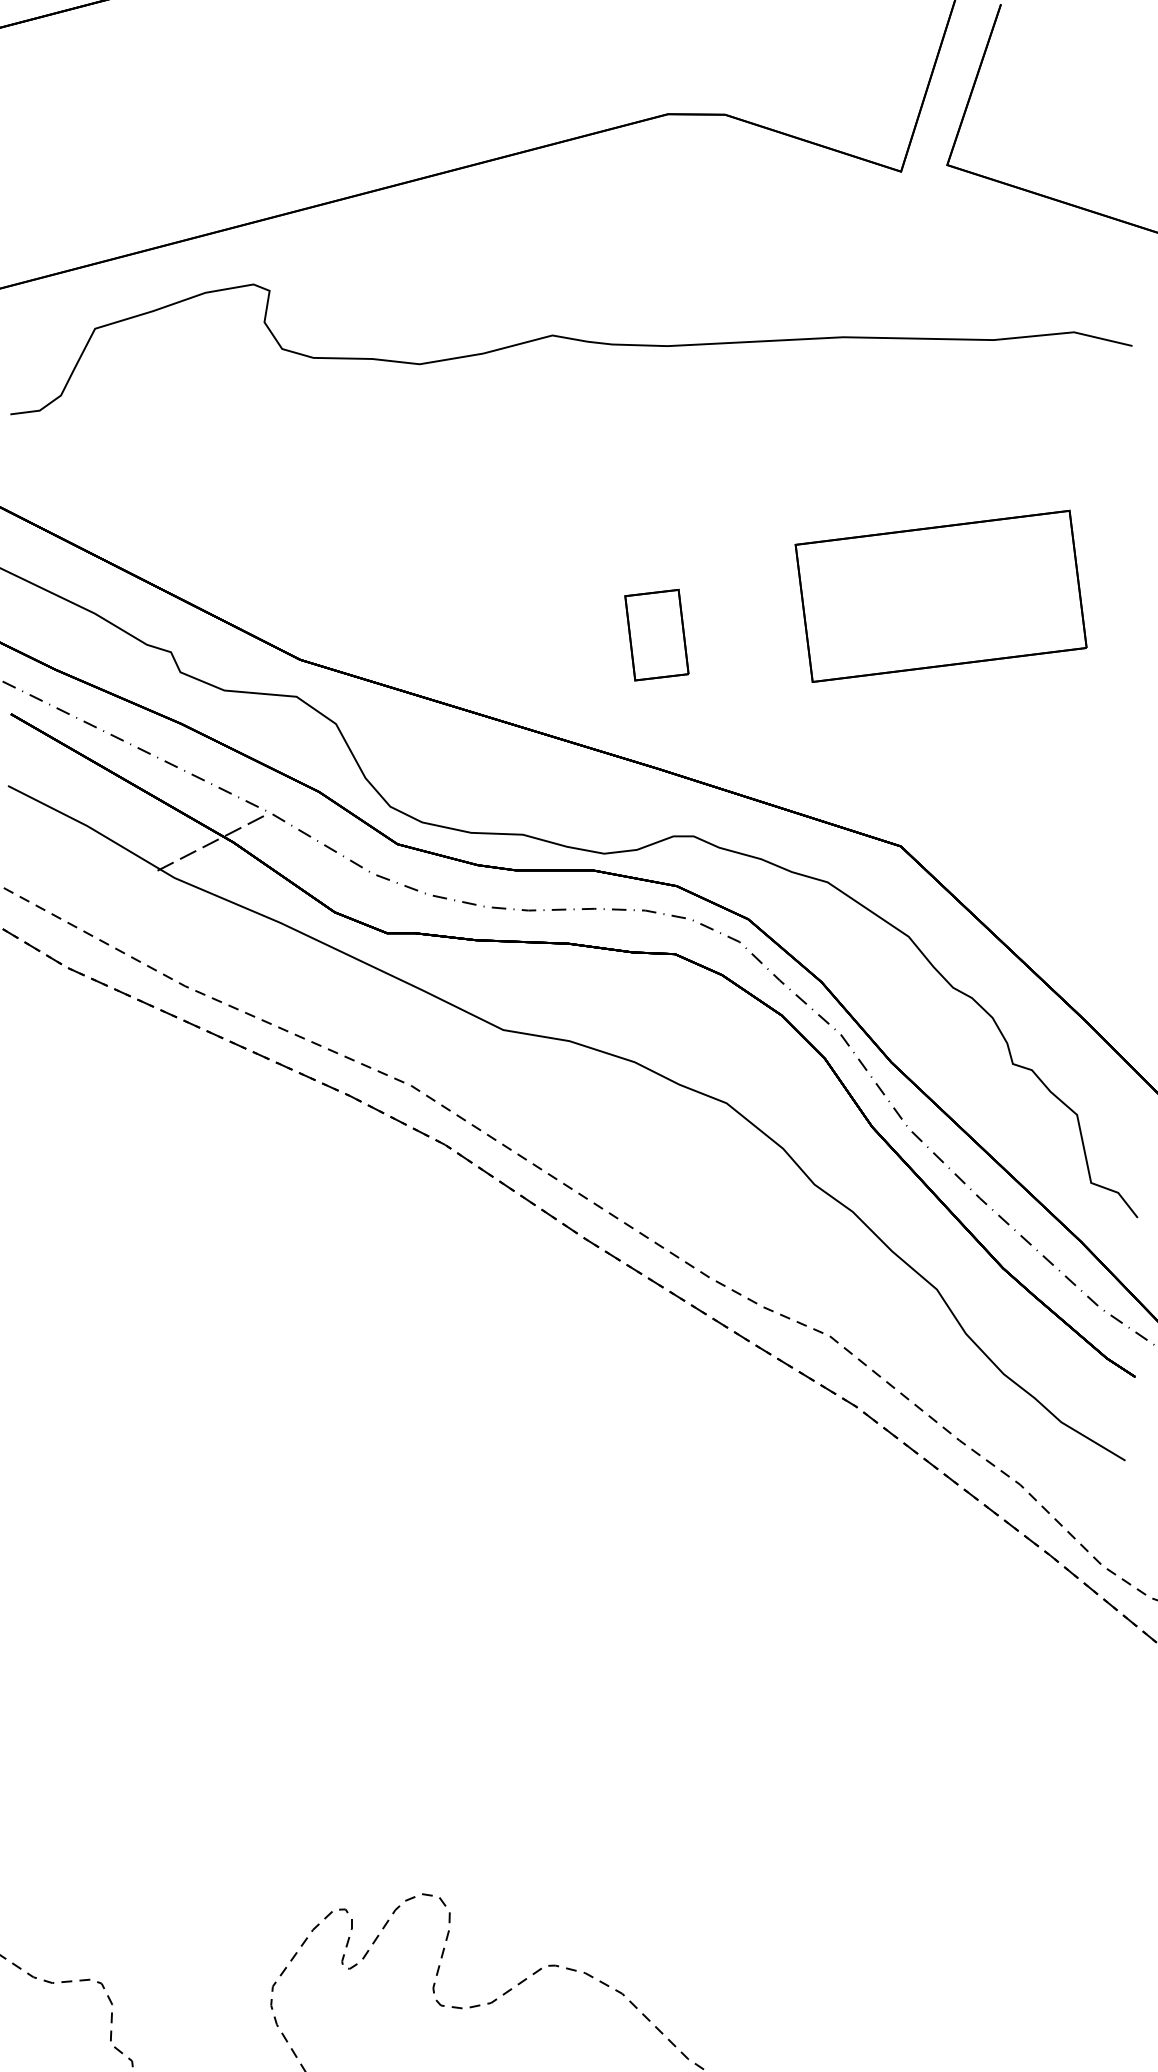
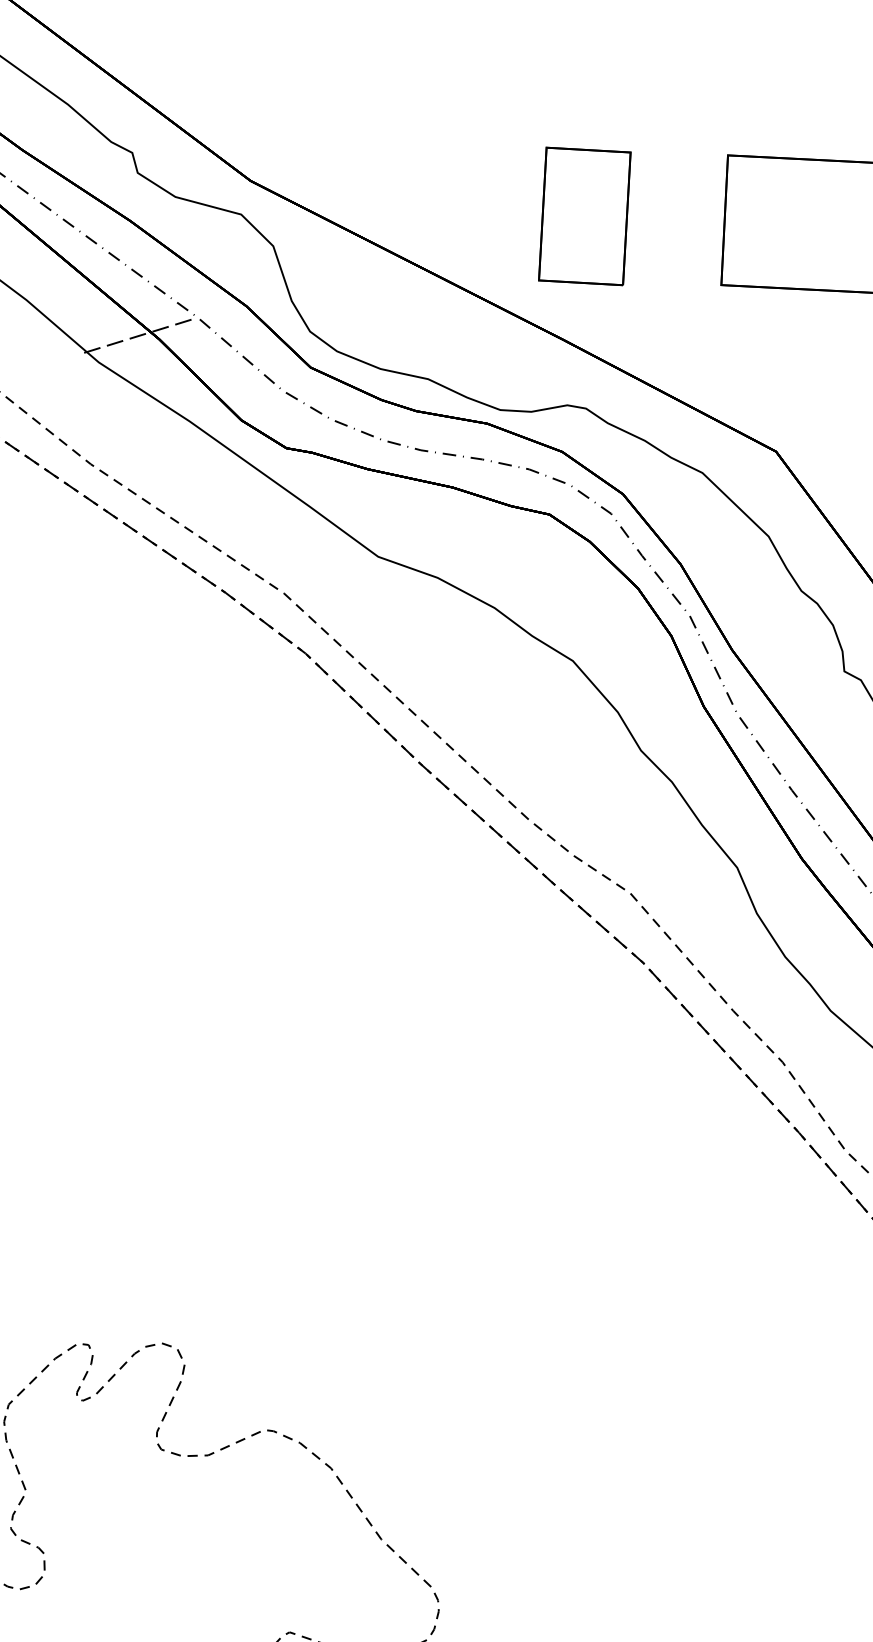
part: (656, 634) -> (584, 215), size x1.67

